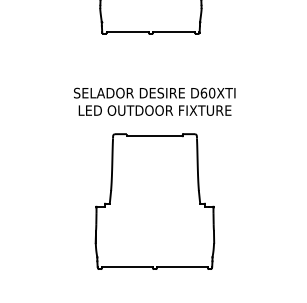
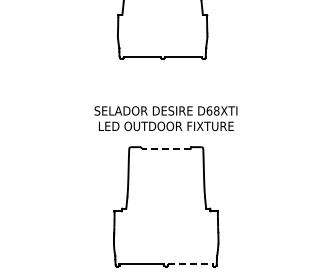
text: (211, 92) -> (216, 110), D60XTI -> D68XTI
line: (154, 135) -> (165, 148), solid -> dashed
line: (183, 266) -> (191, 264), solid -> dashed

